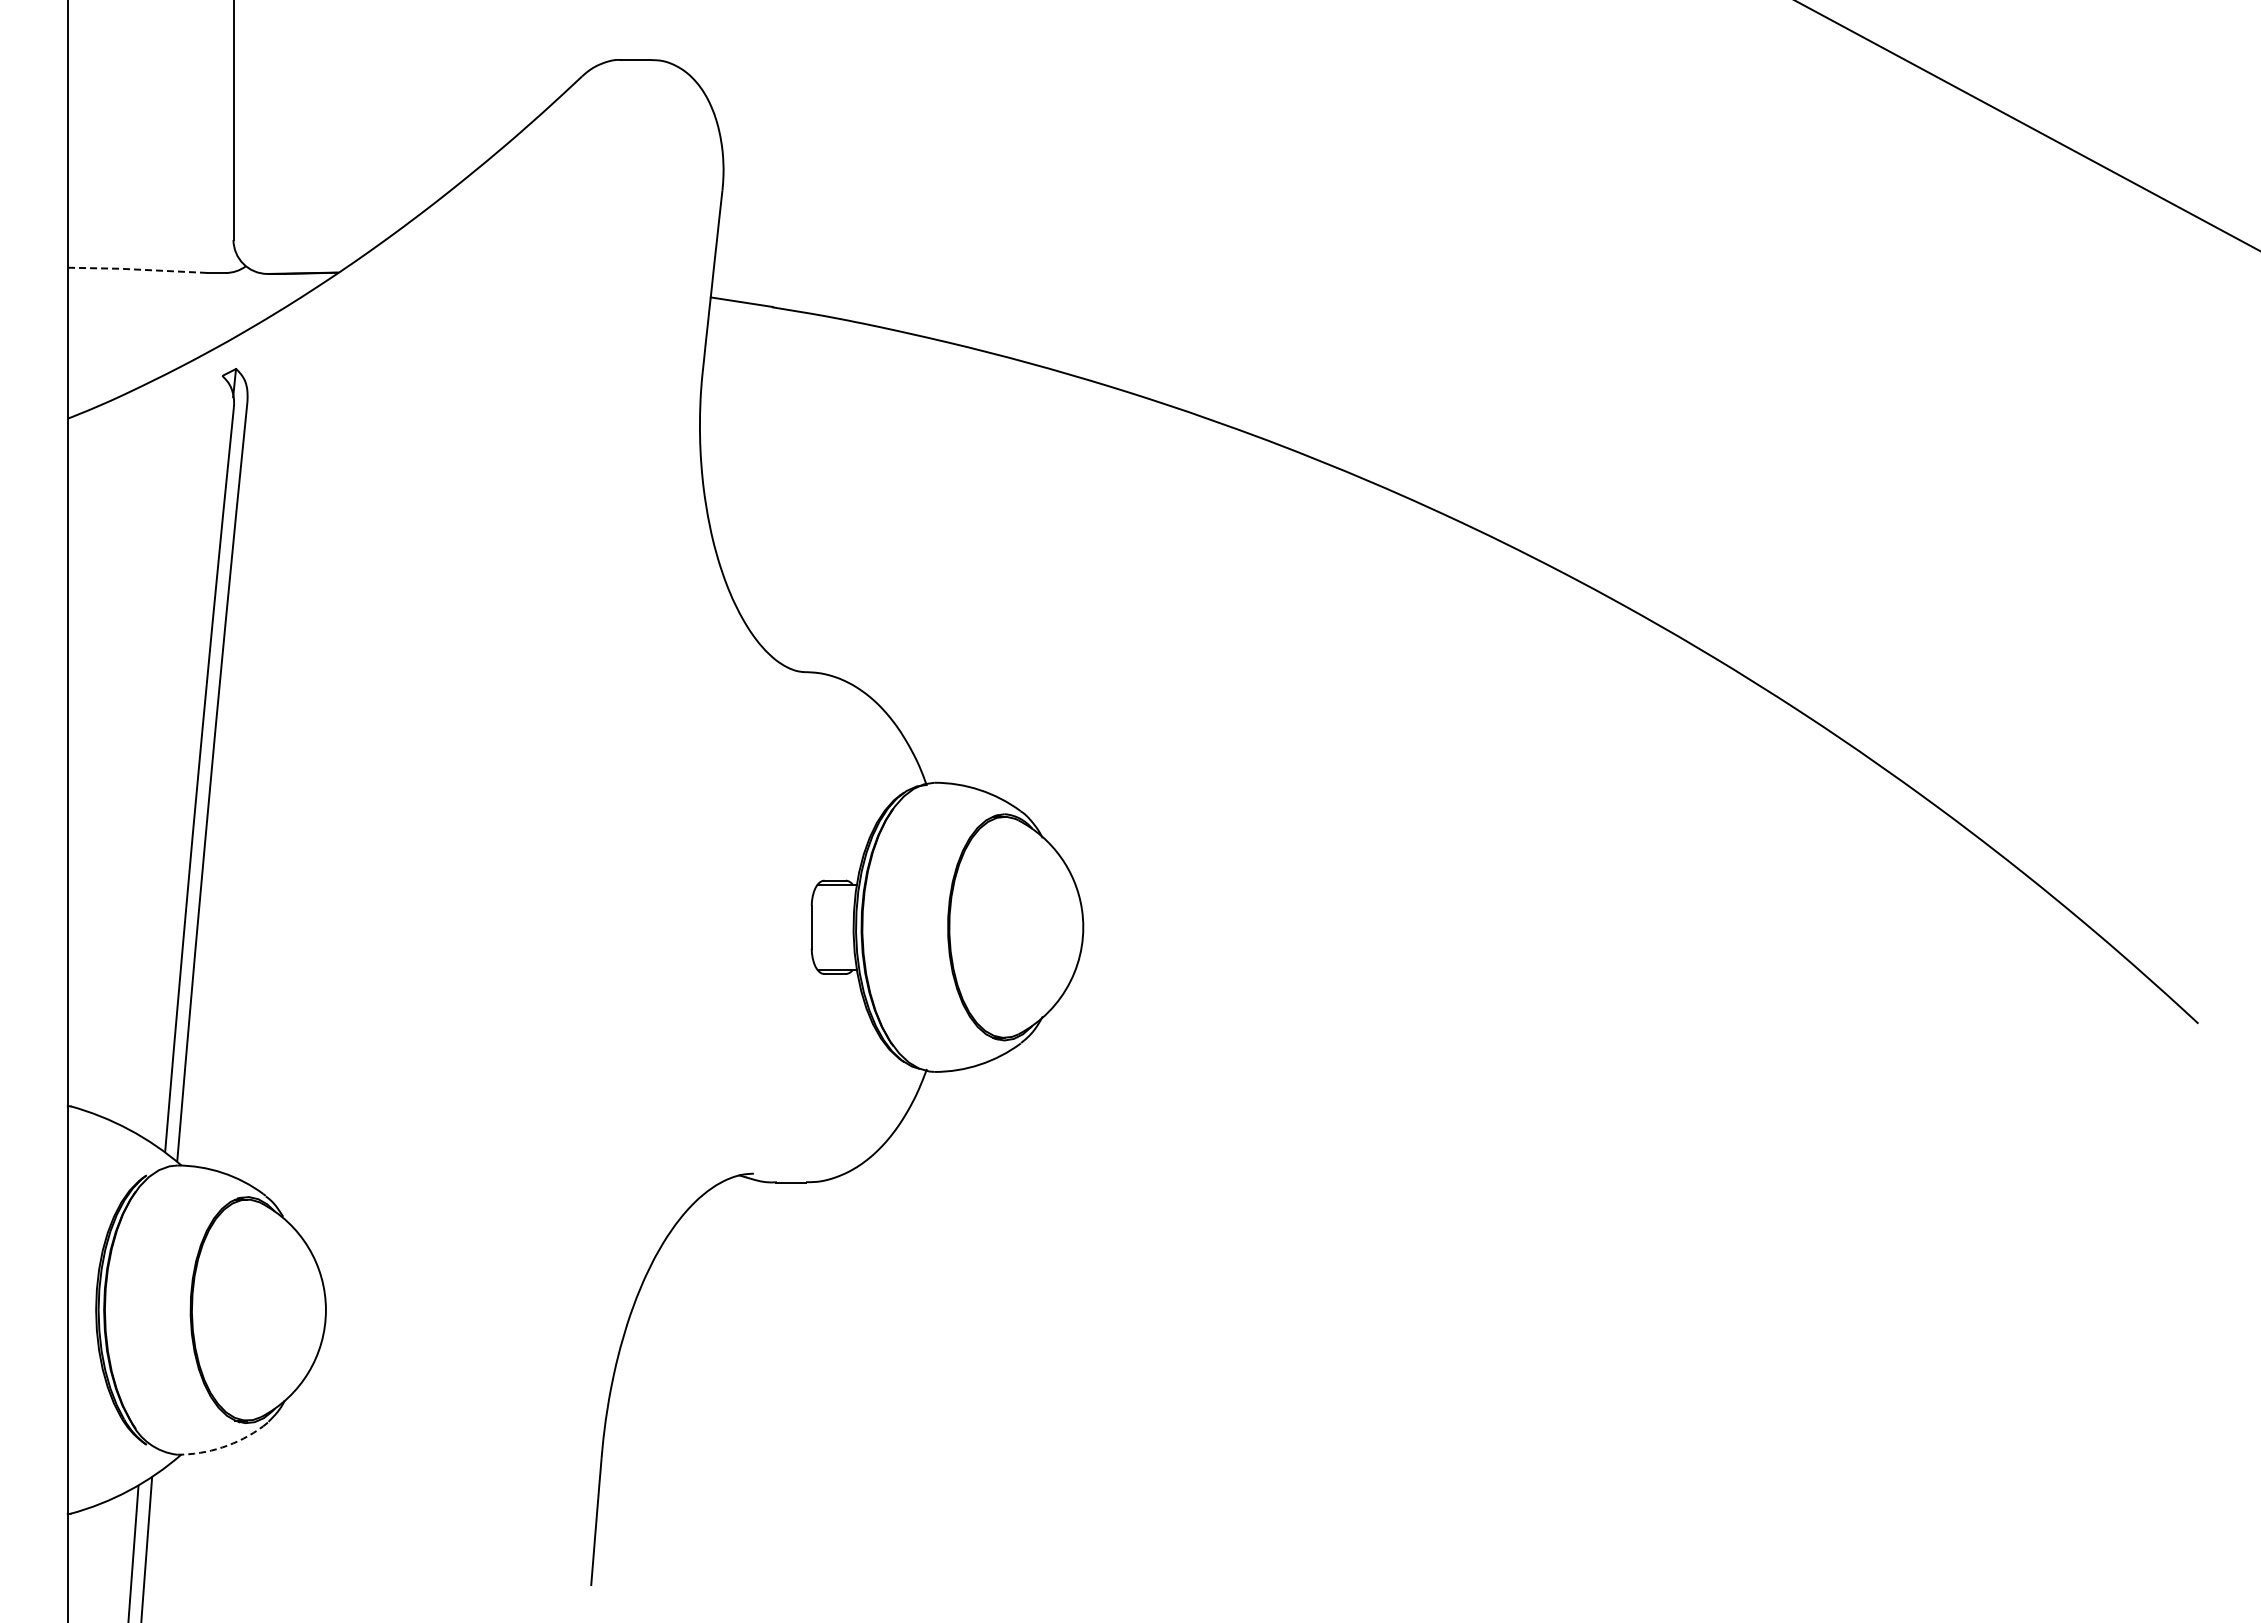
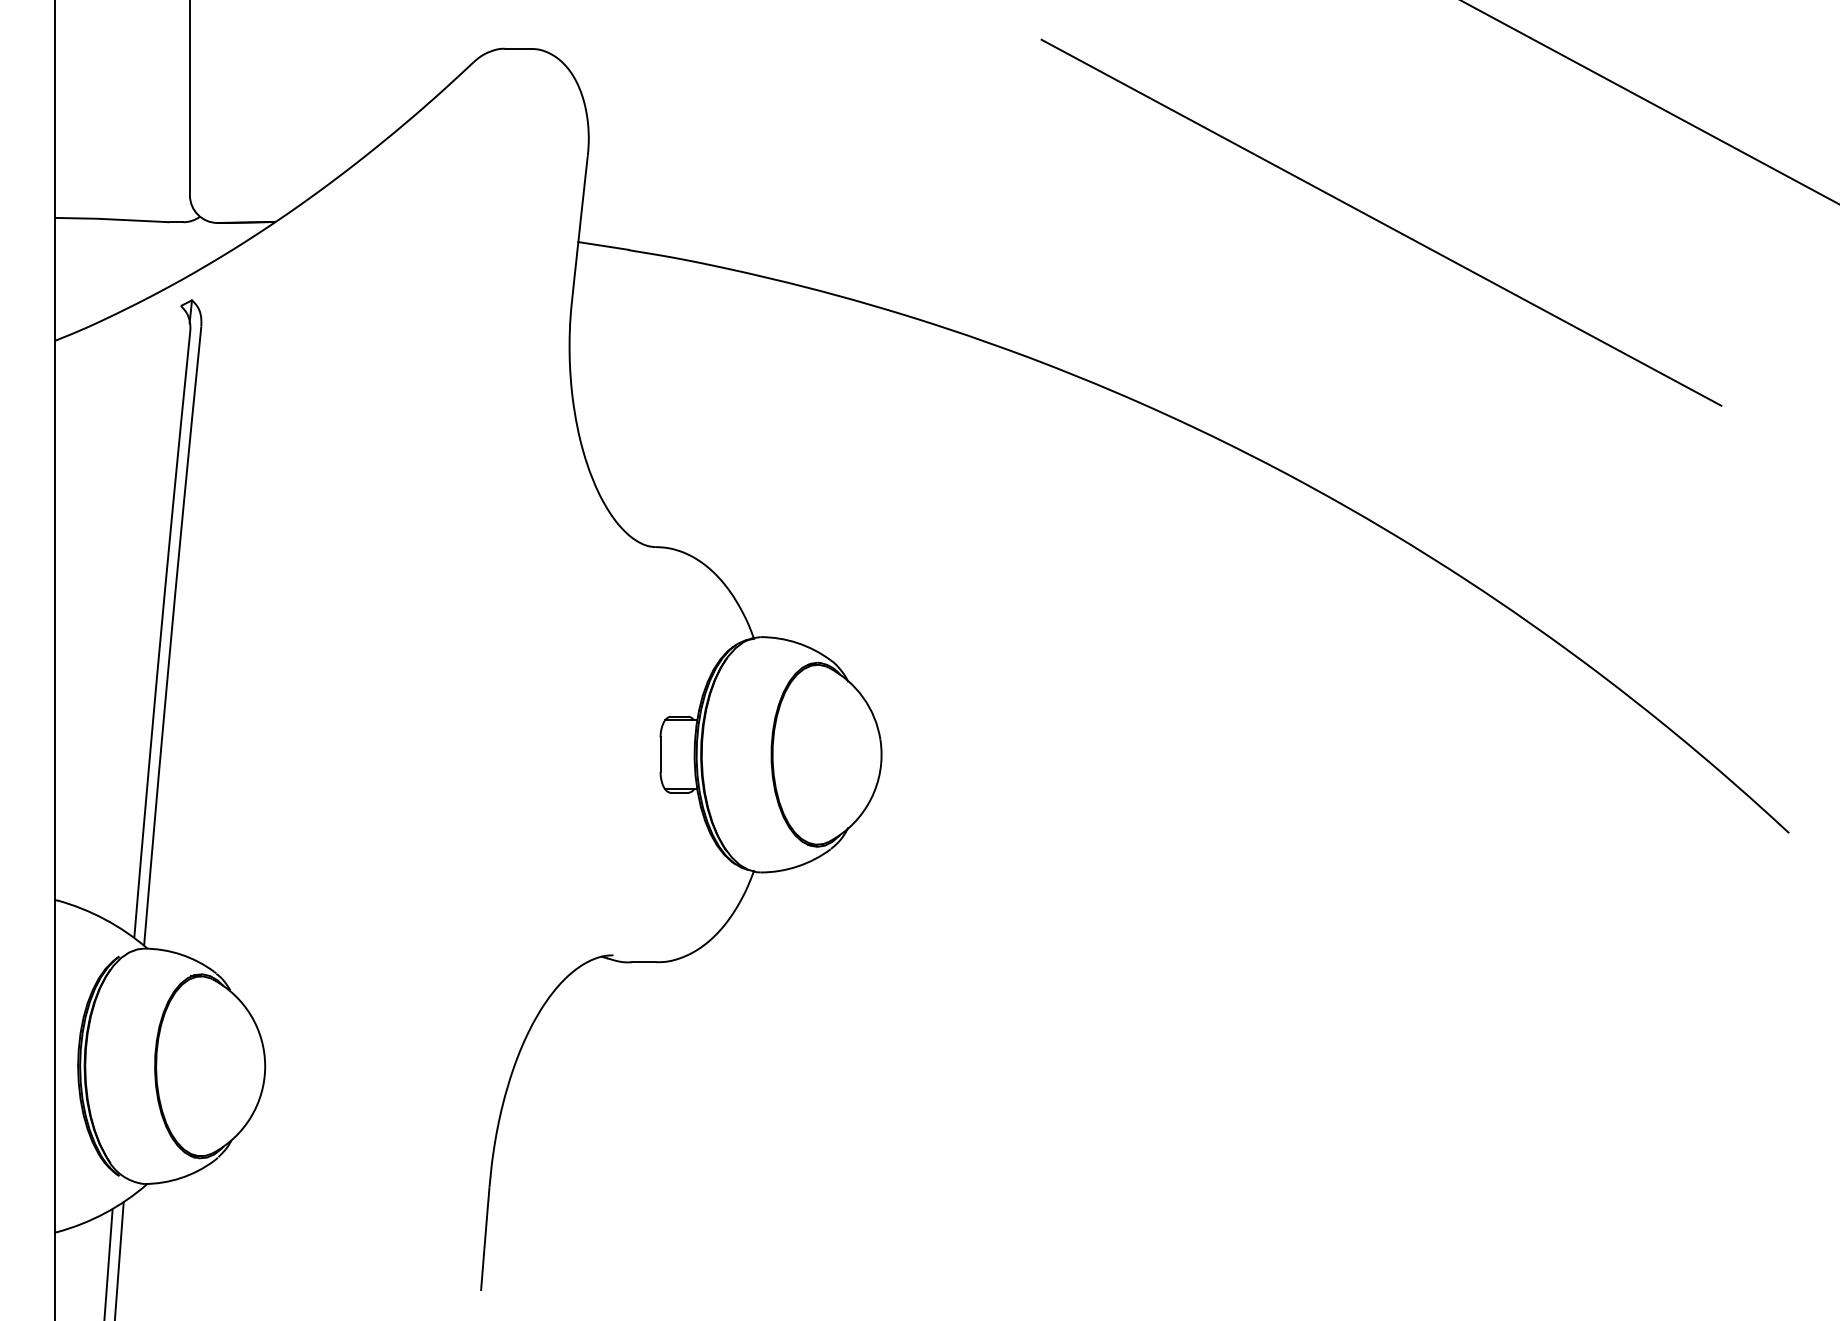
line: (136, 269) -> (110, 219), dashed -> solid
line: (1697, 273) -> (1381, 222), added
arc: (222, 1447) -> (180, 1178), dashed -> solid

